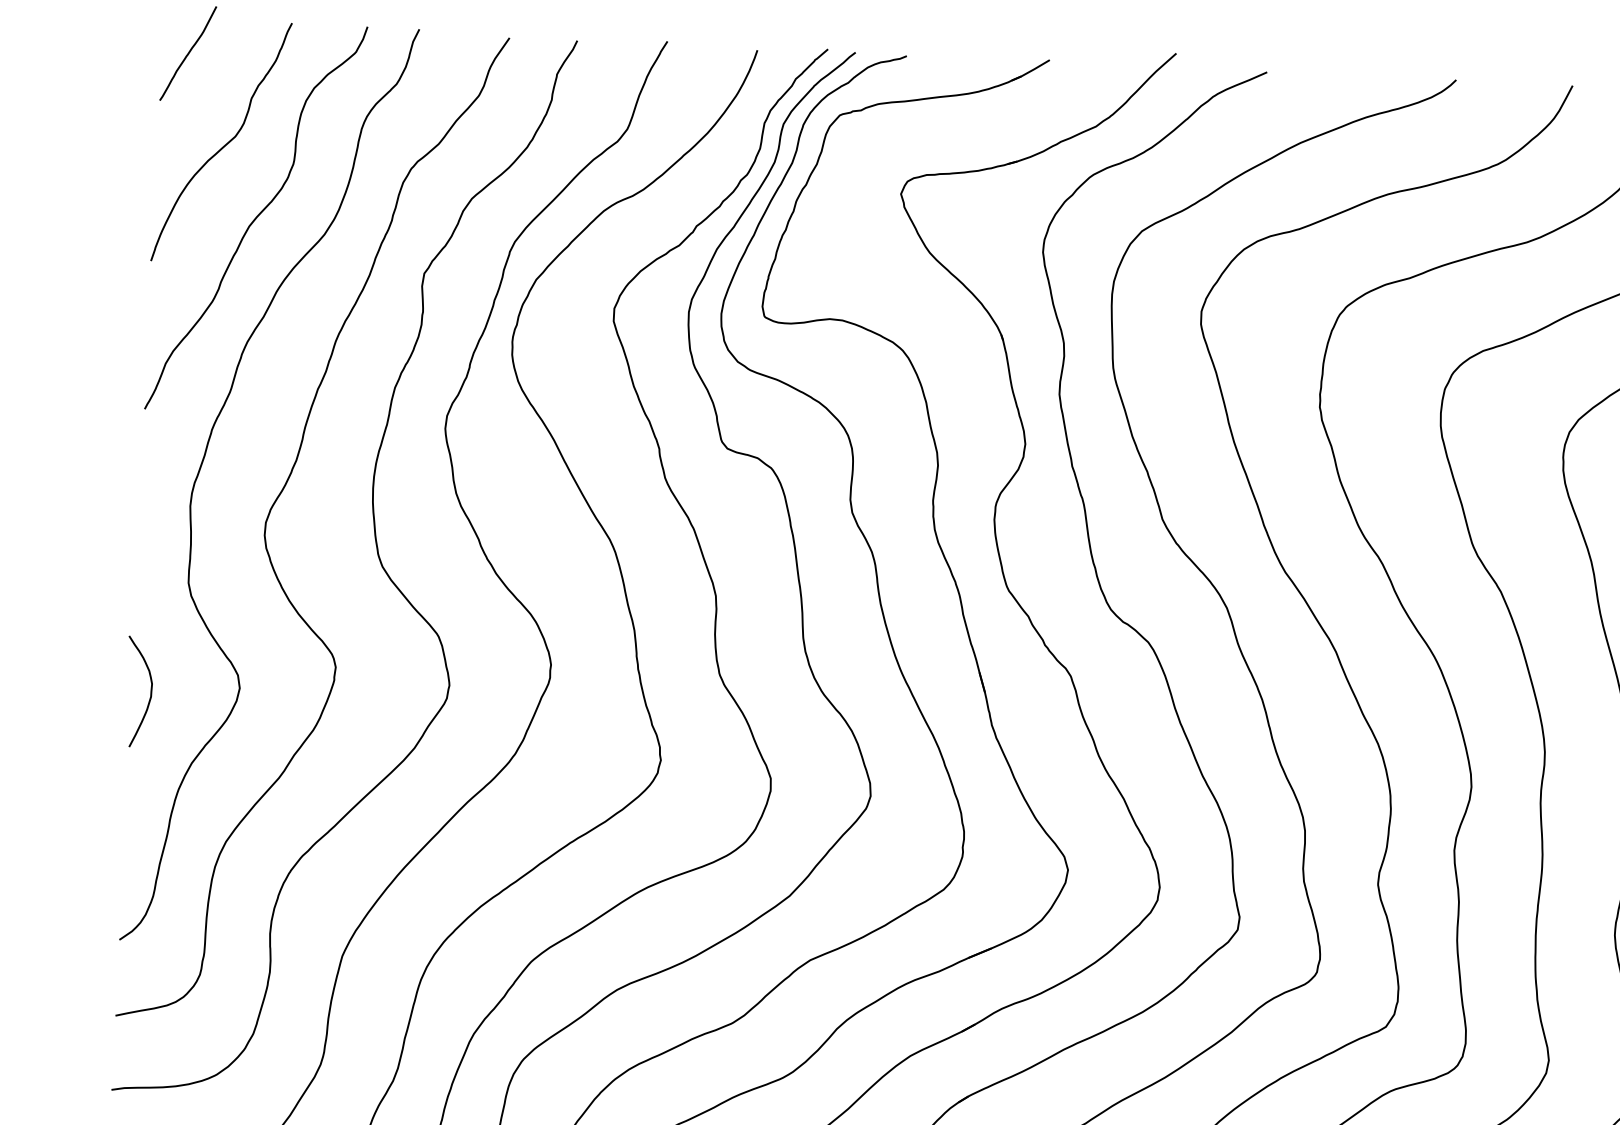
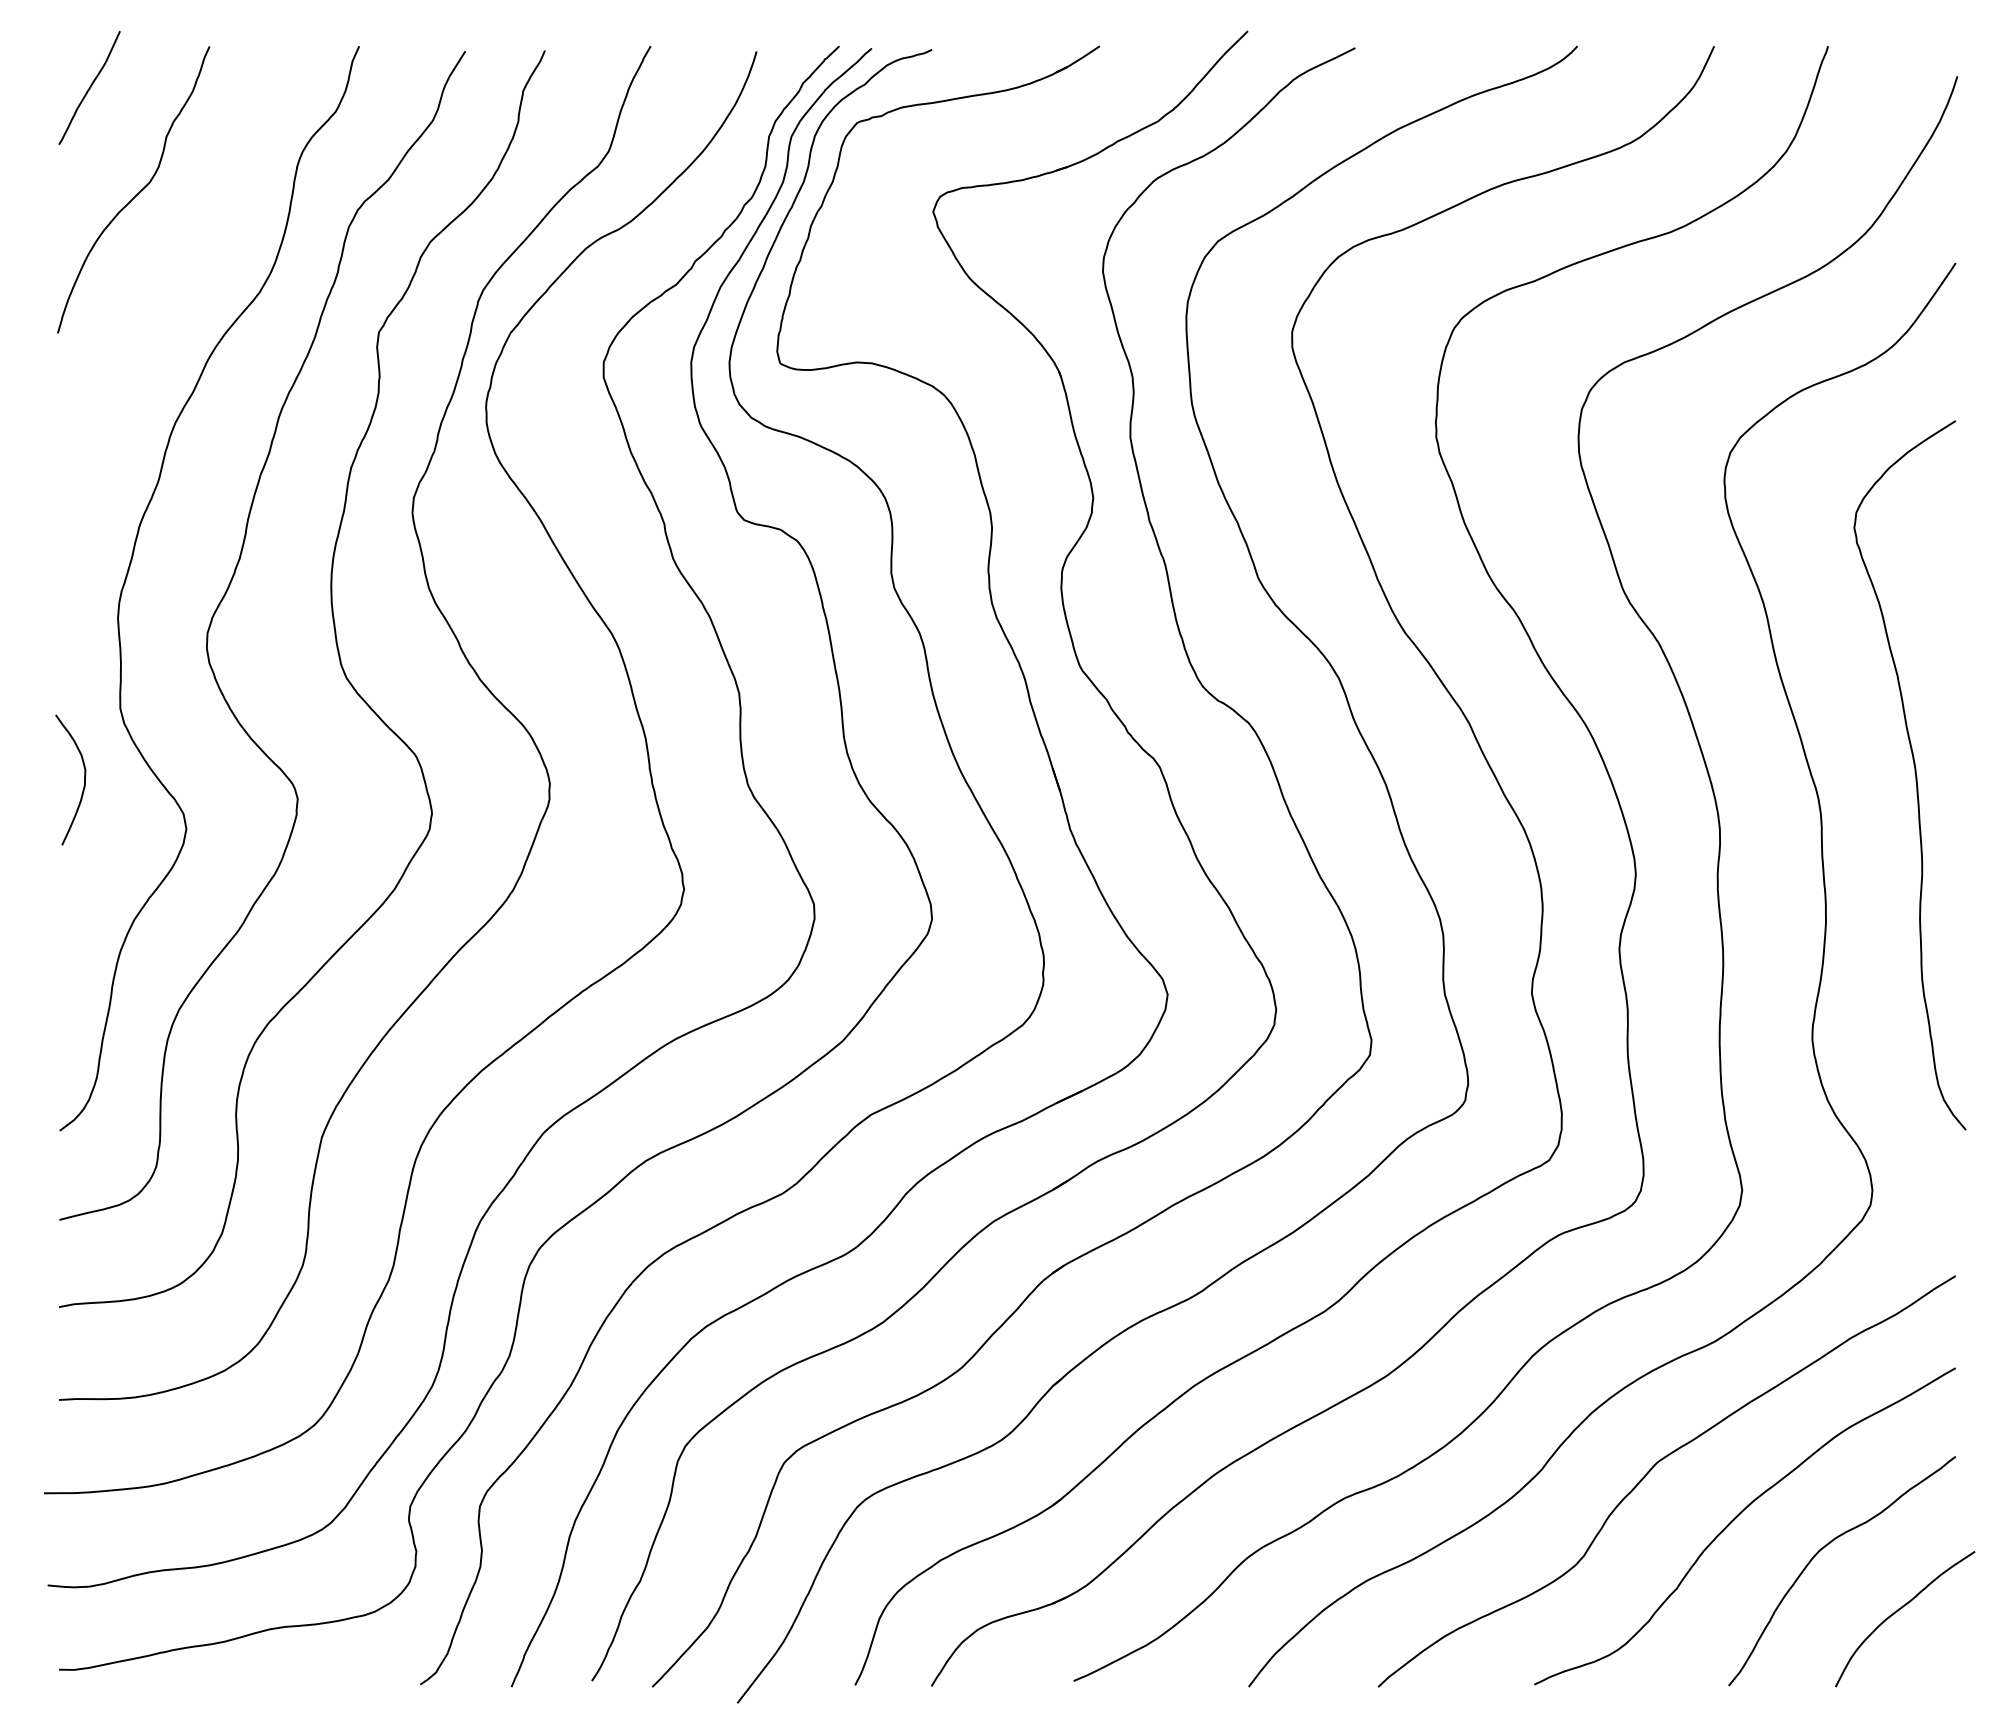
curve: (256, 217) -> (178, 276), removed
curve: (150, 692) -> (84, 779), moved

